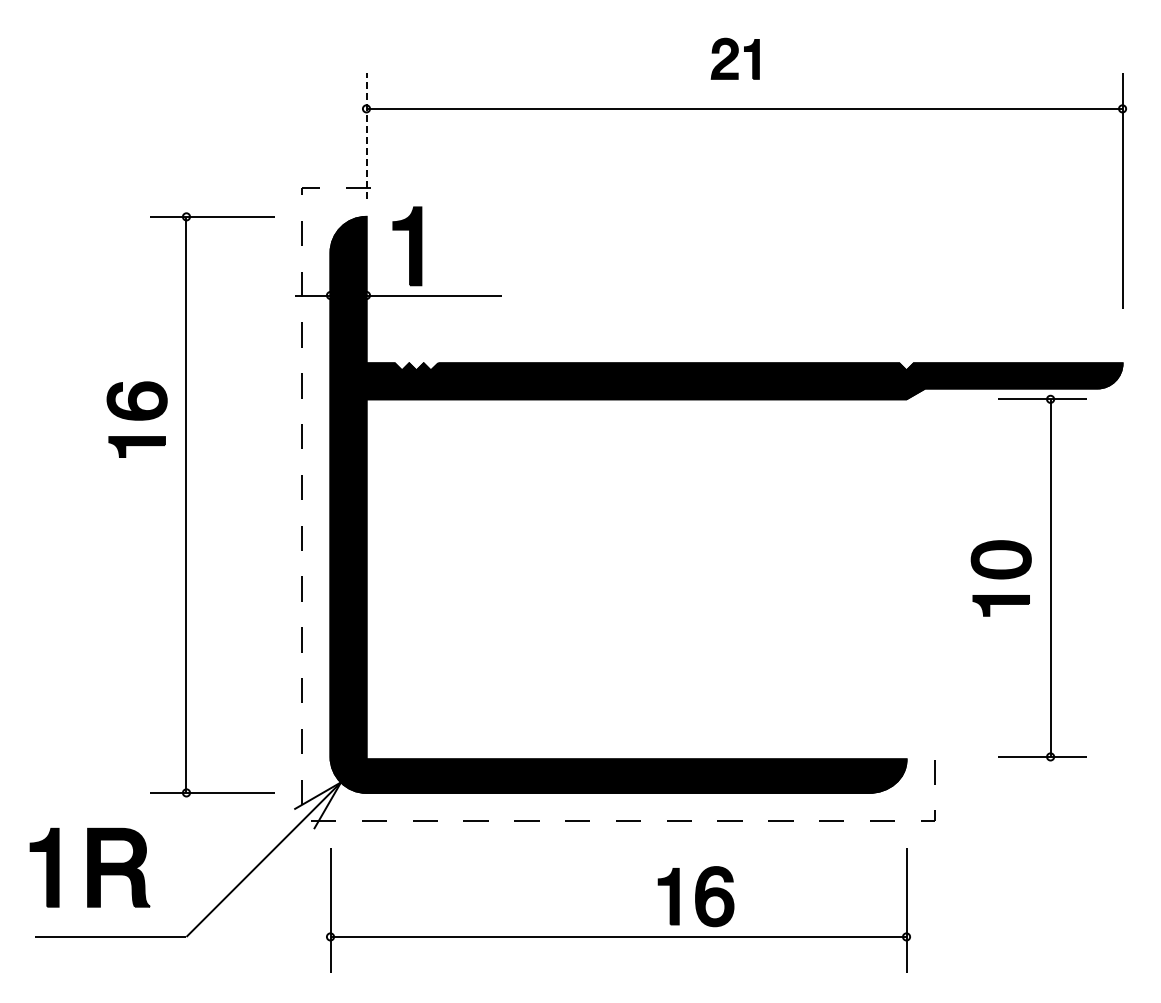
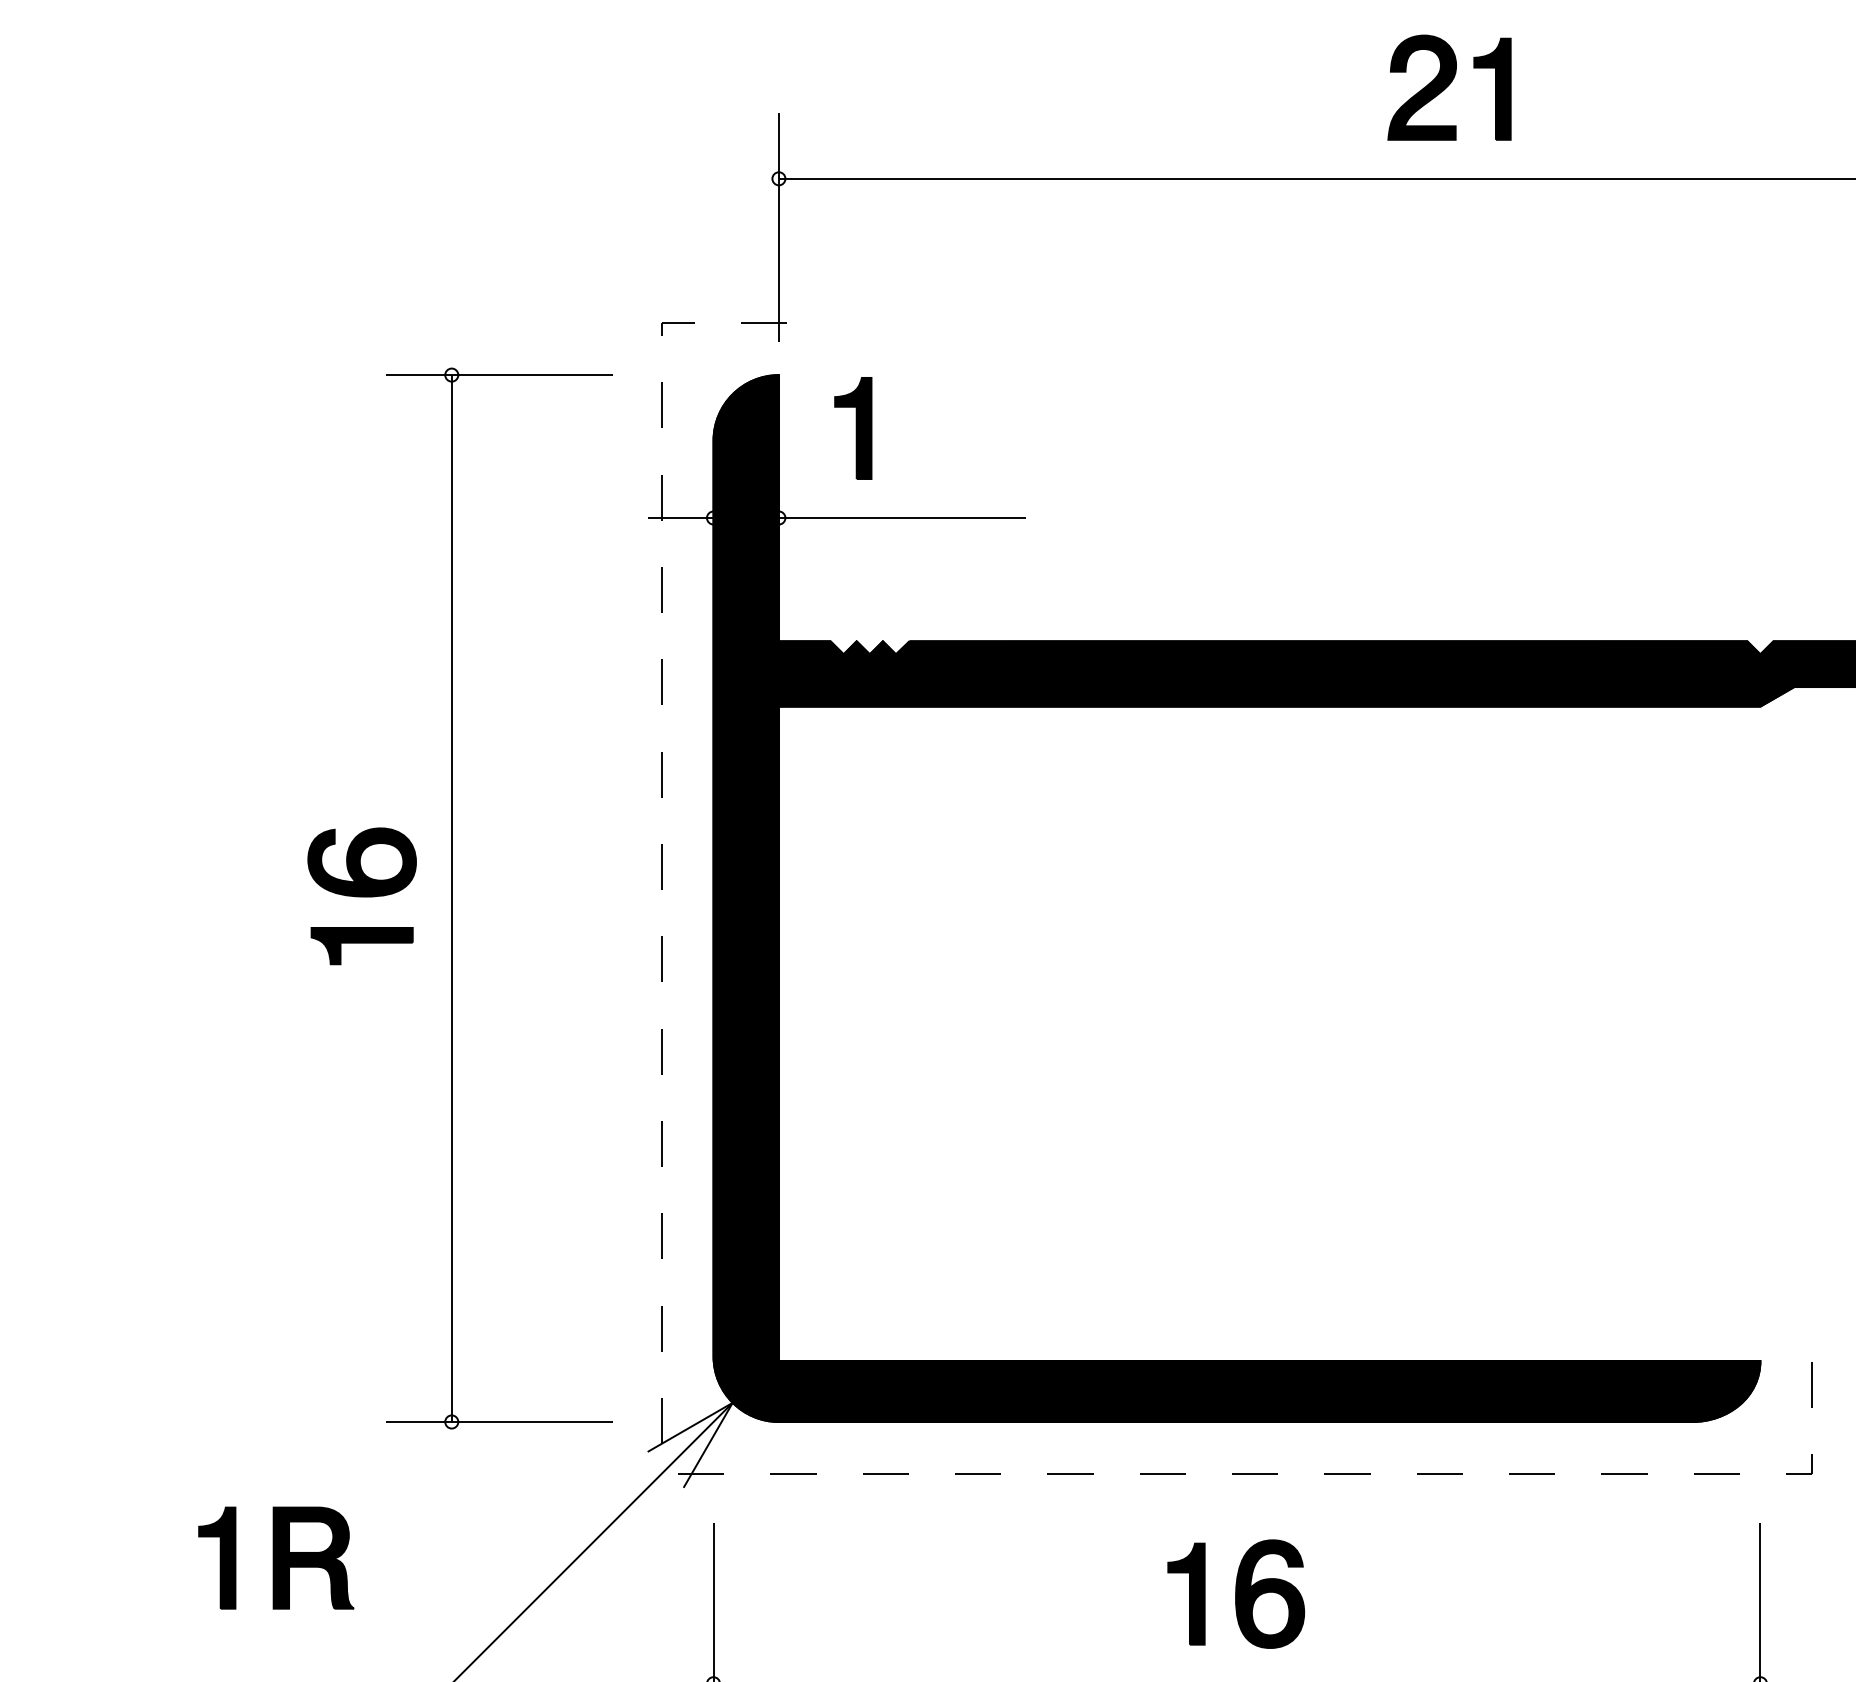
part: (734, 58) -> (1447, 87), size x1.43
line: (366, 135) -> (778, 227), dashed -> solid
part: (407, 245) -> (853, 427), size x0.71
part: (136, 419) -> (360, 896), moved
part: (89, 867) -> (275, 1557), size x0.71
part: (695, 896) -> (1235, 1593), moved

